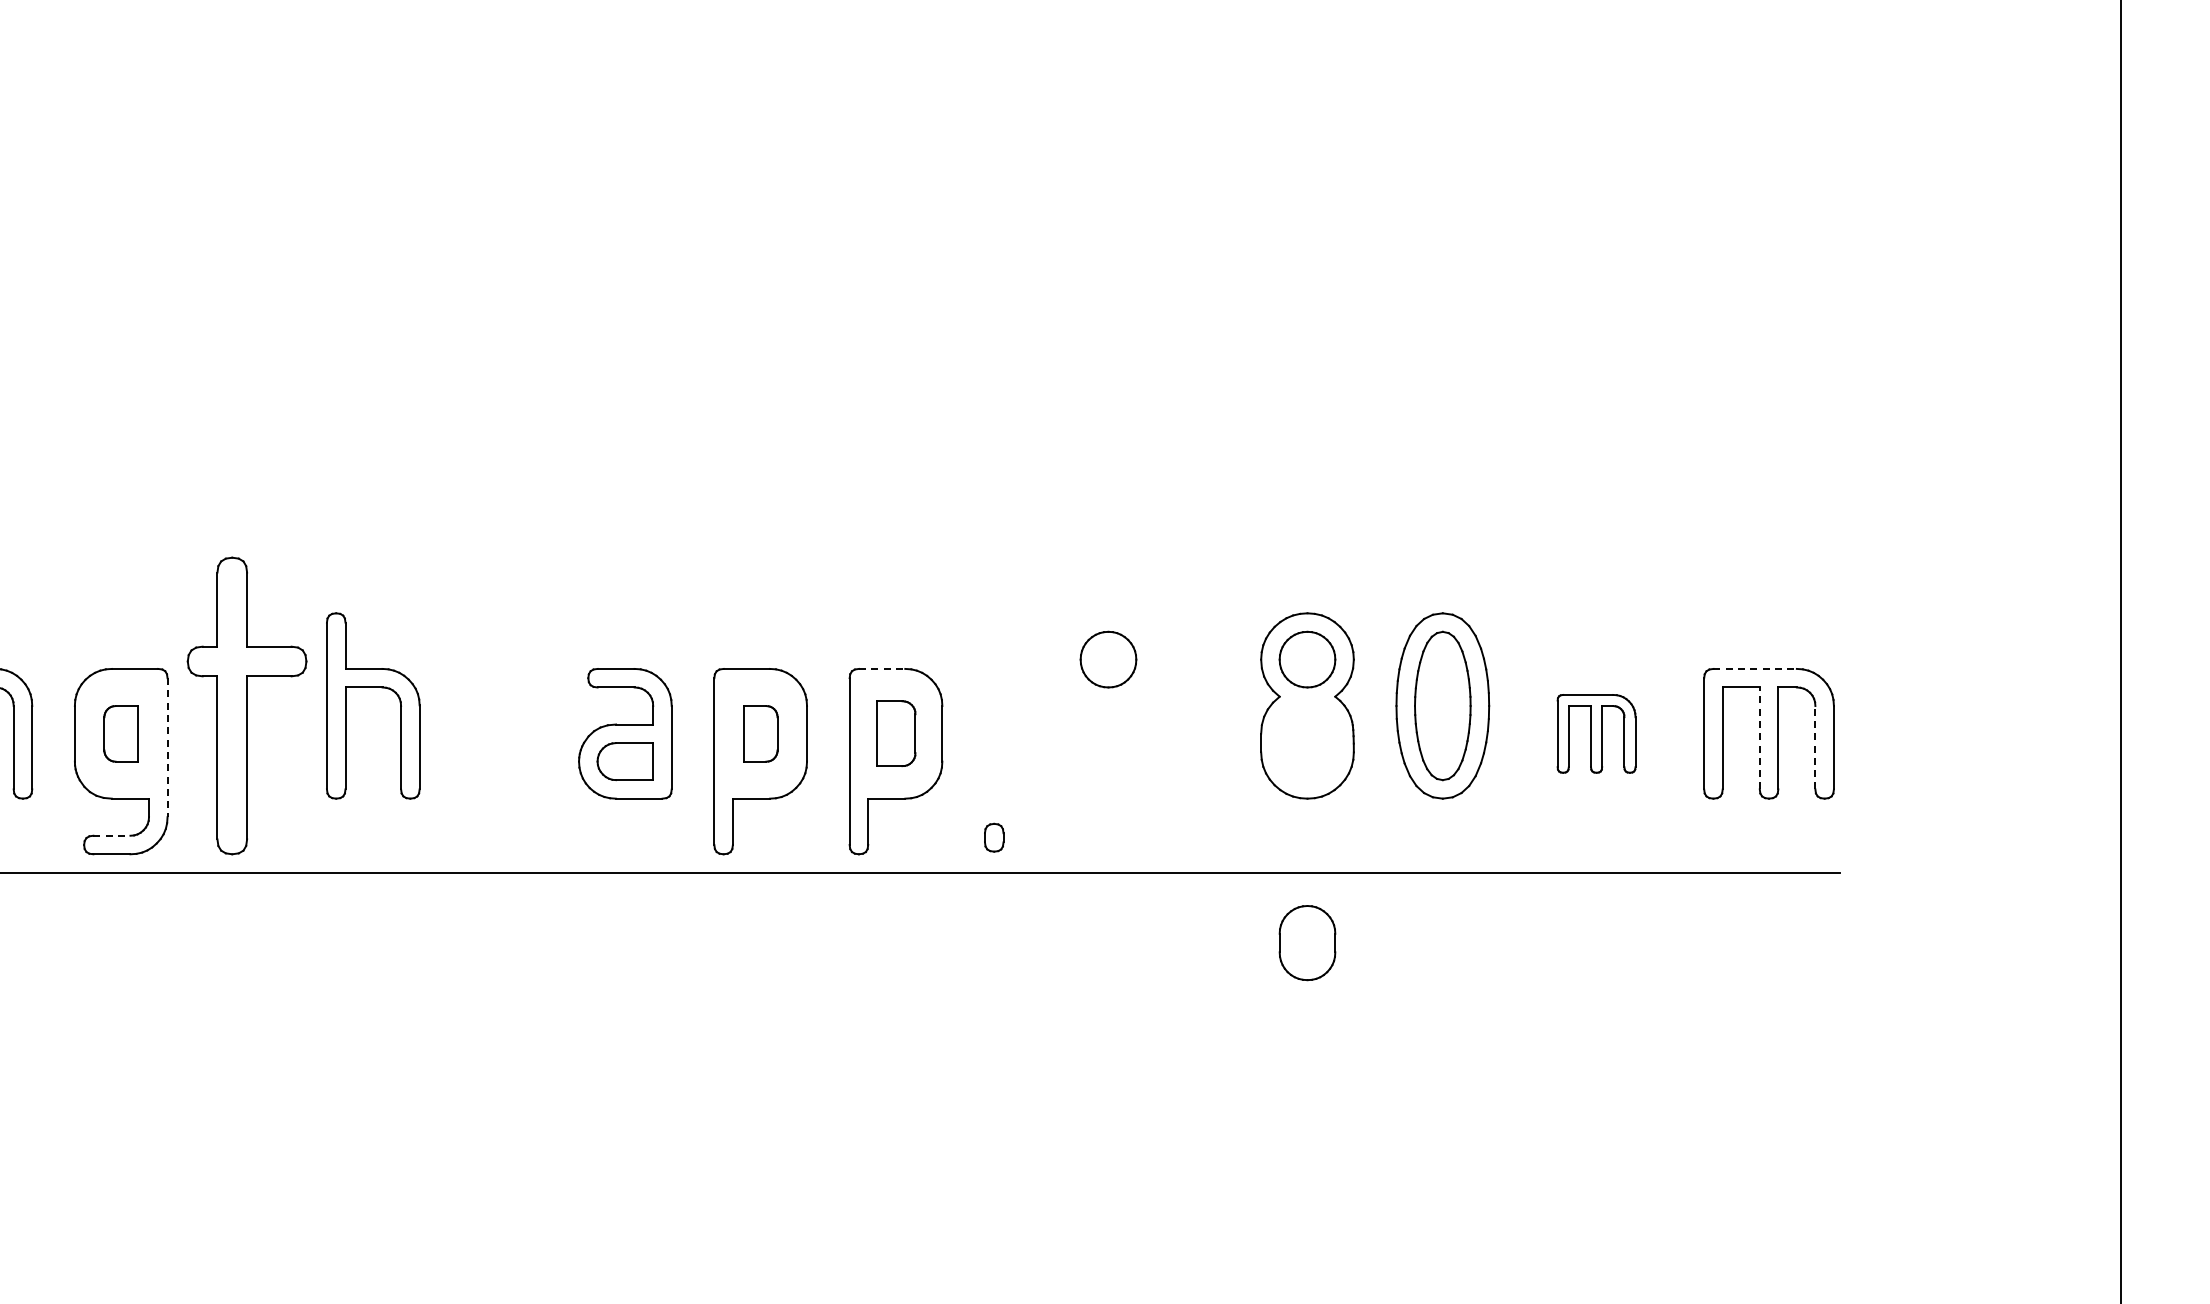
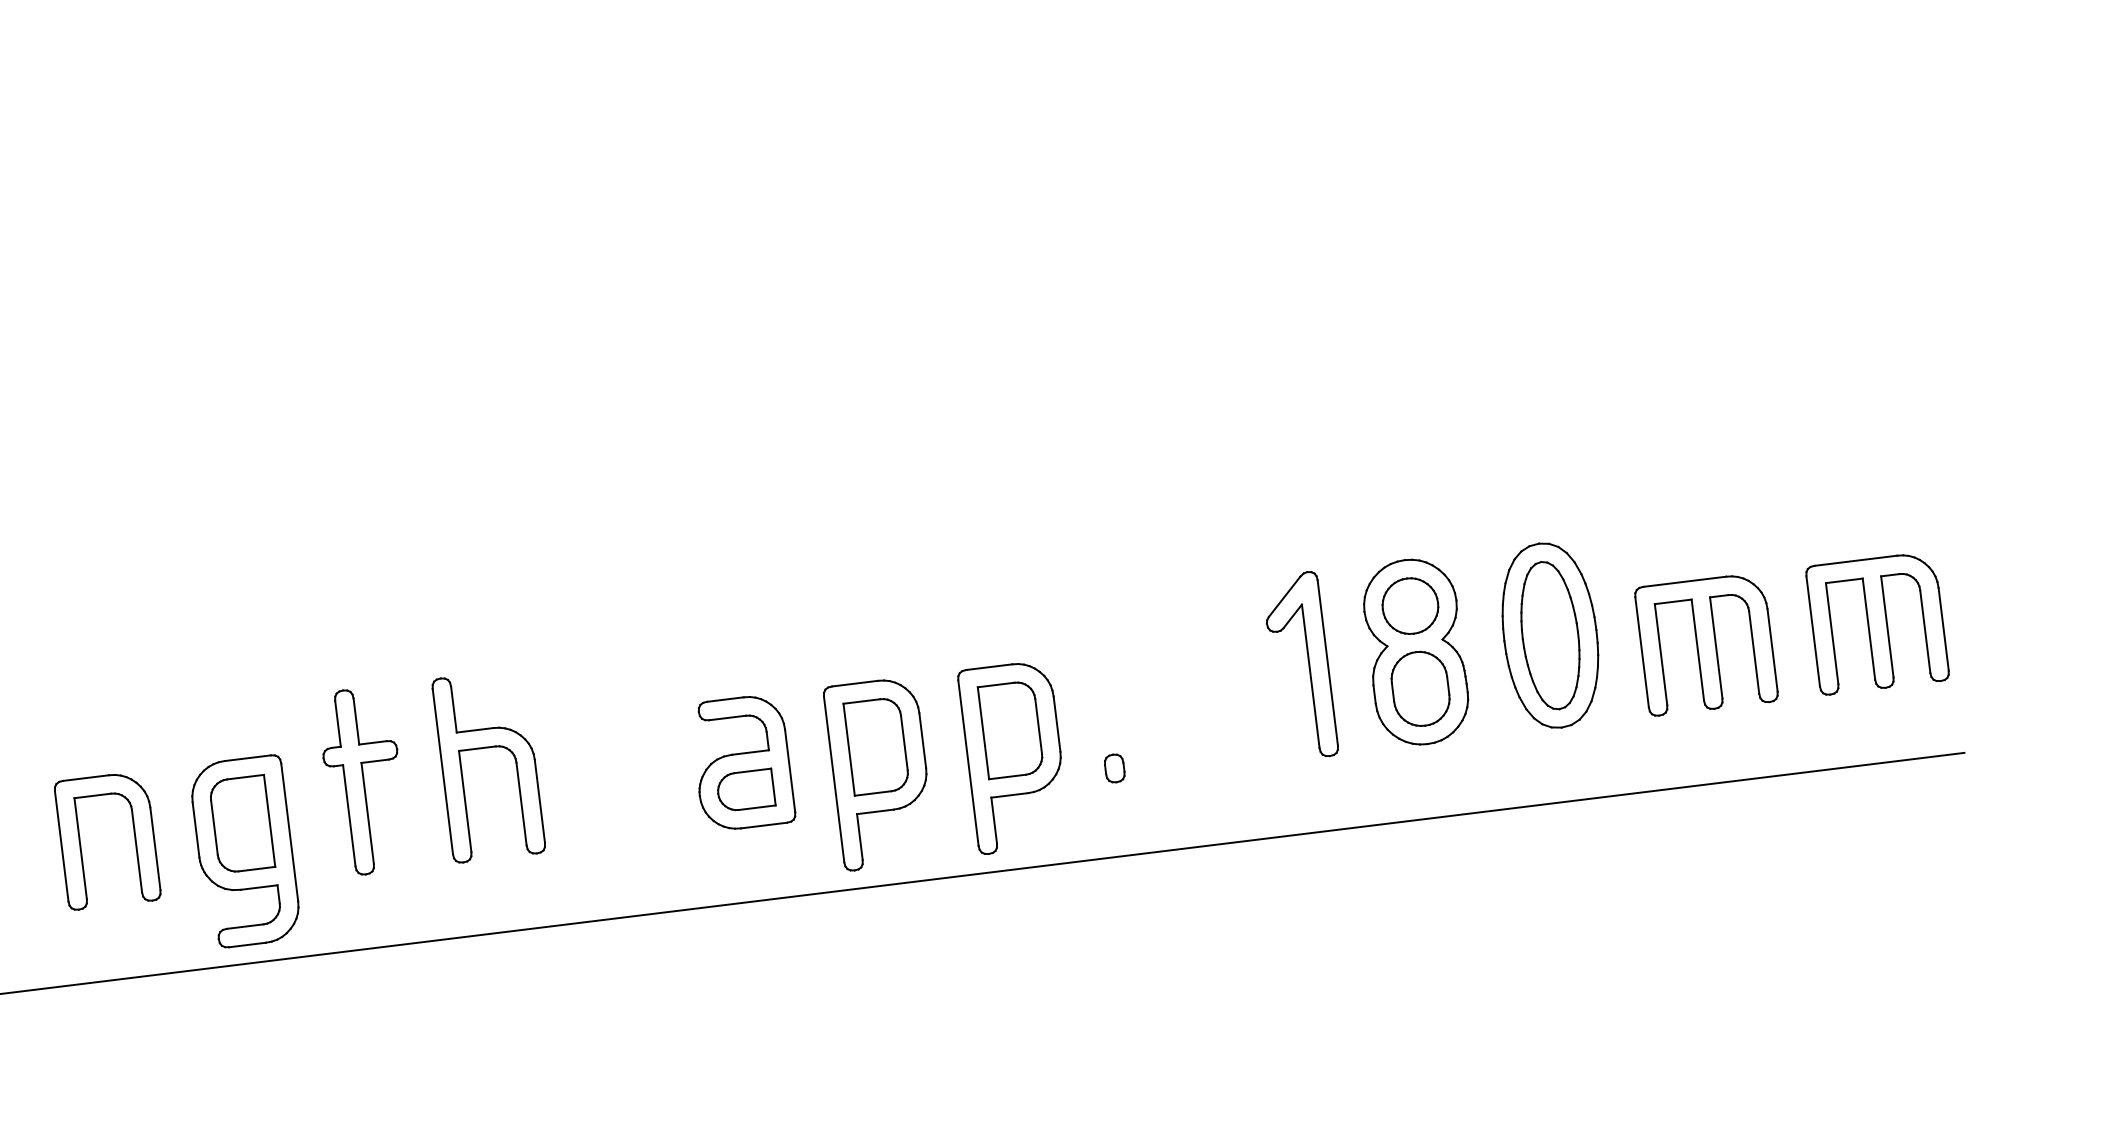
part: (1108, 659) -> (1212, 630), removed
line: (882, 668) -> (989, 666), dashed -> solid
line: (1755, 668) -> (1856, 560), dashed -> solid
part: (247, 705) -> (363, 780), size x0.62
part: (1199, 705) -> (1308, 664), added
part: (120, 733) -> (241, 824), size x1.67
part: (760, 733) -> (876, 746), size x1.67
part: (895, 733) -> (1010, 729), size x1.43
part: (1596, 733) -> (1706, 644), size x1.67
line: (1759, 738) -> (1868, 629), dashed -> solid
line: (167, 747) -> (289, 832), dashed -> solid
line: (1815, 747) -> (1925, 631), dashed -> solid
line: (111, 835) -> (244, 926), dashed -> solid
part: (994, 837) -> (1114, 768), moved
part: (1307, 943) -> (1420, 689), moved

